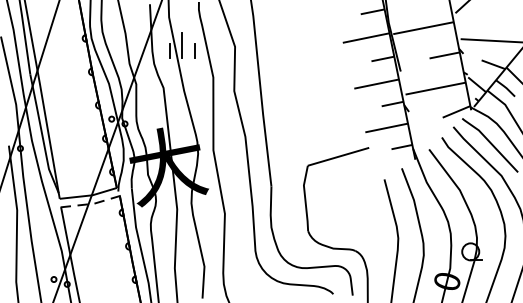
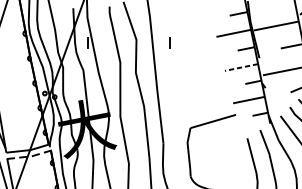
line: (182, 45) -> (97, 38), removed
line: (194, 50) -> (169, 42), moved
line: (376, 84) -> (241, 67), solid -> dashed

